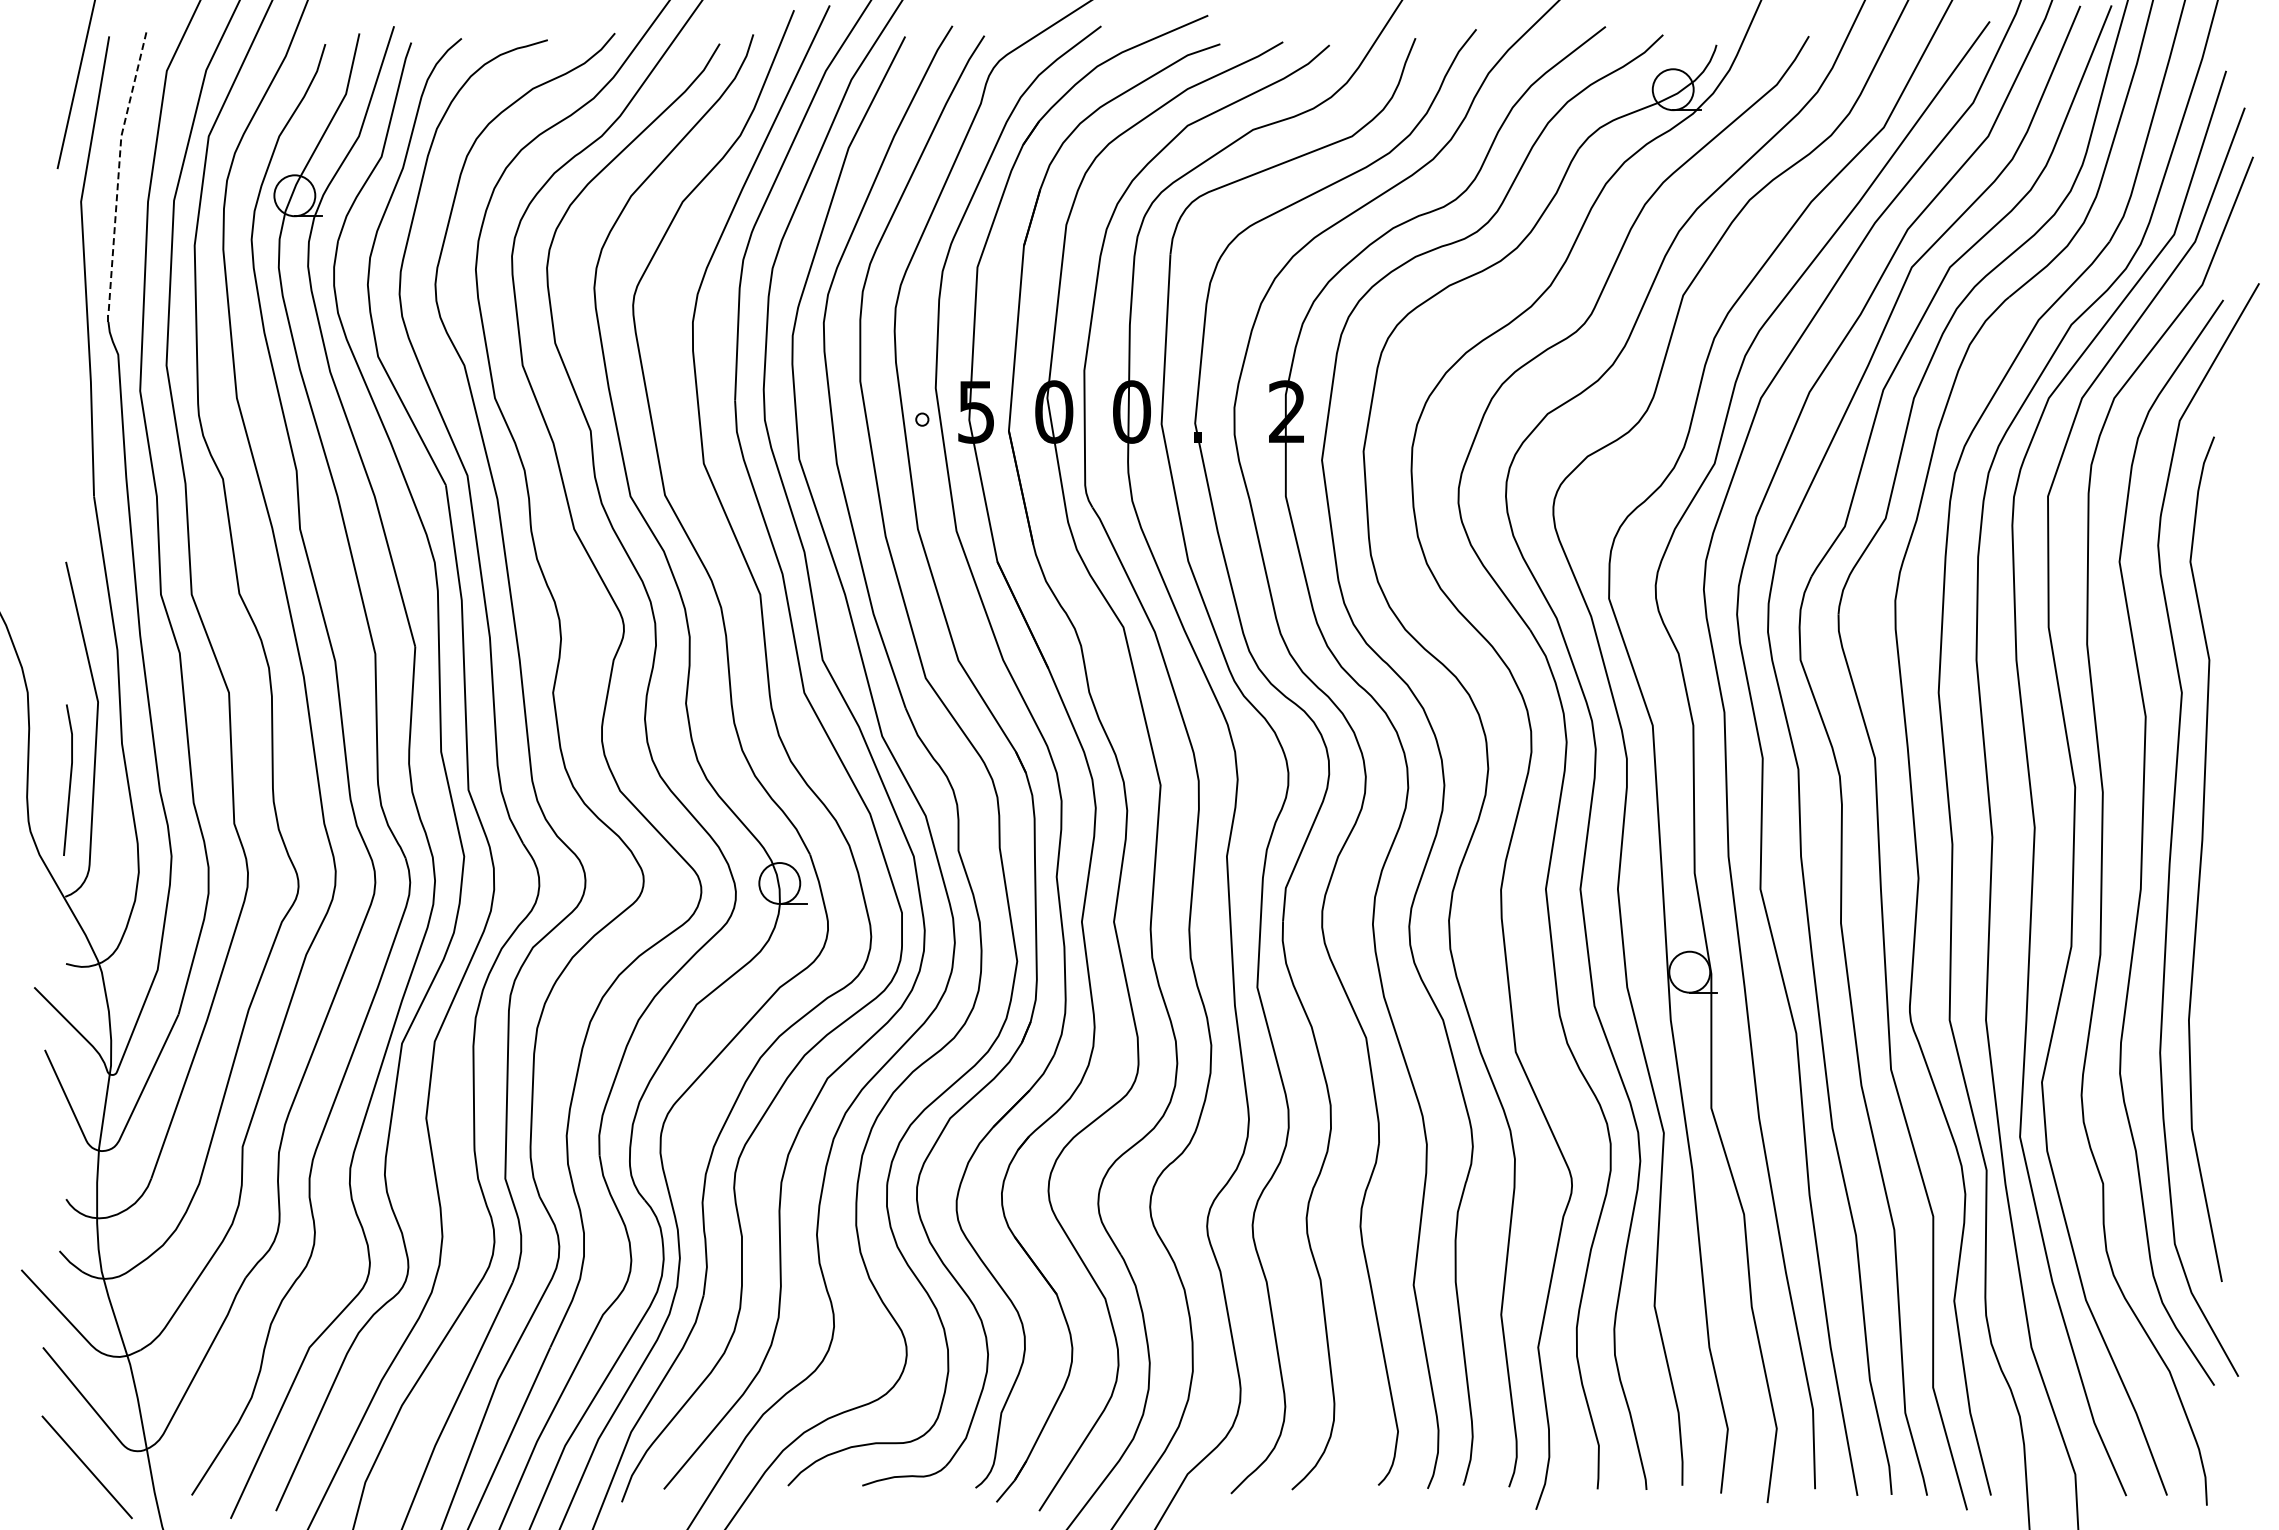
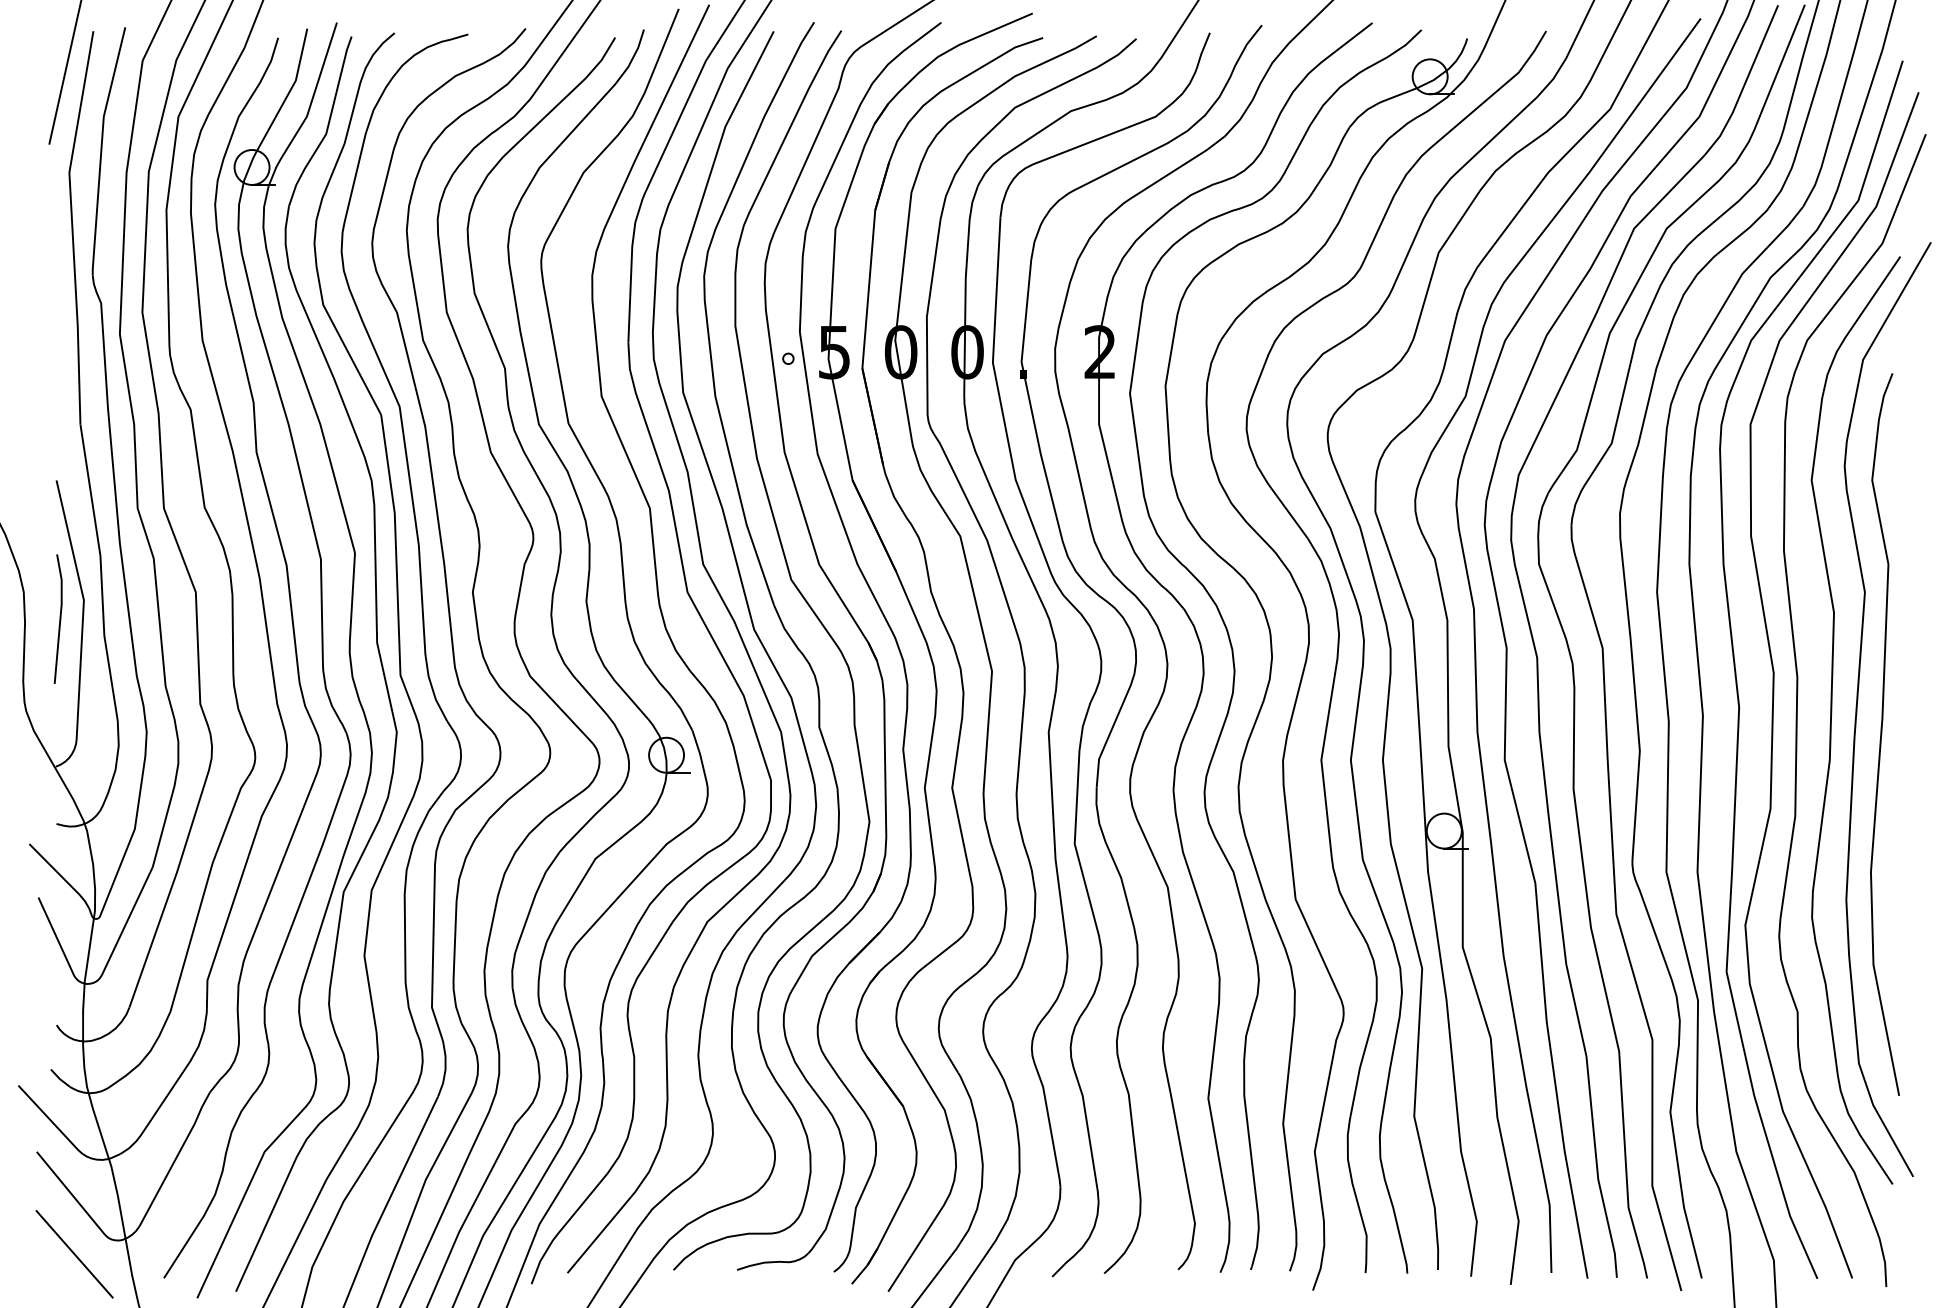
line: (118, 175) -> (101, 150), dashed -> solid
line: (69, 779) -> (59, 618), moved

